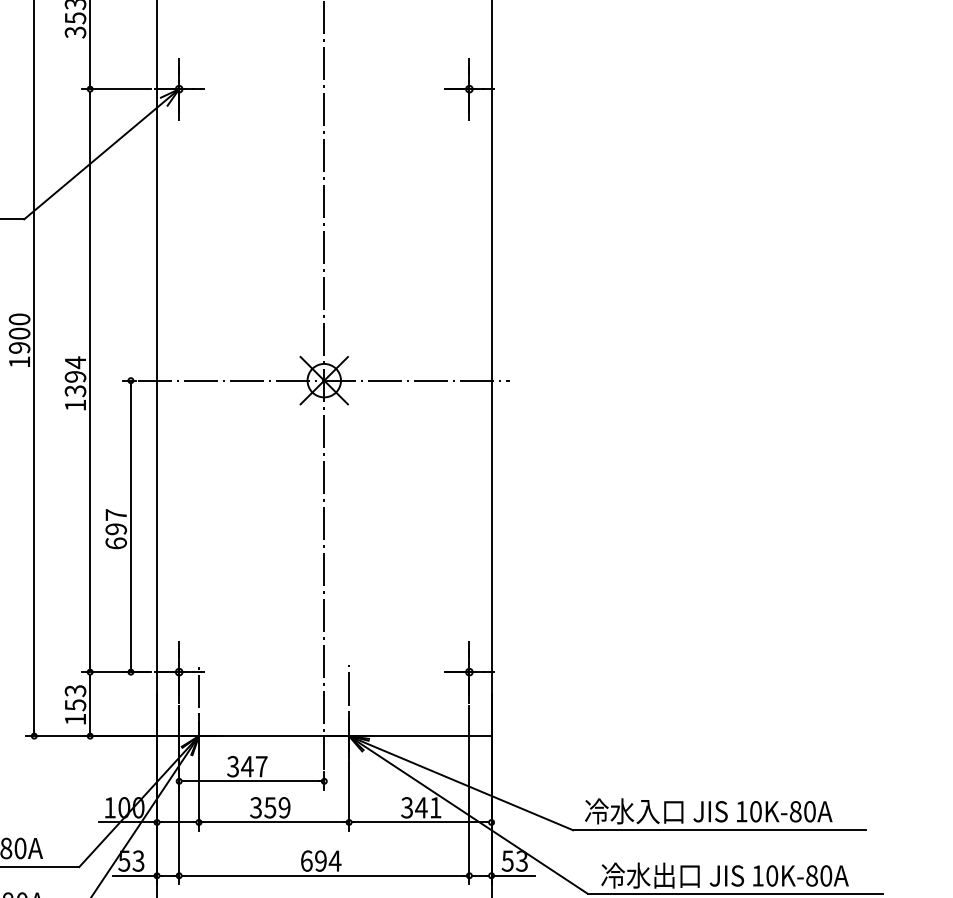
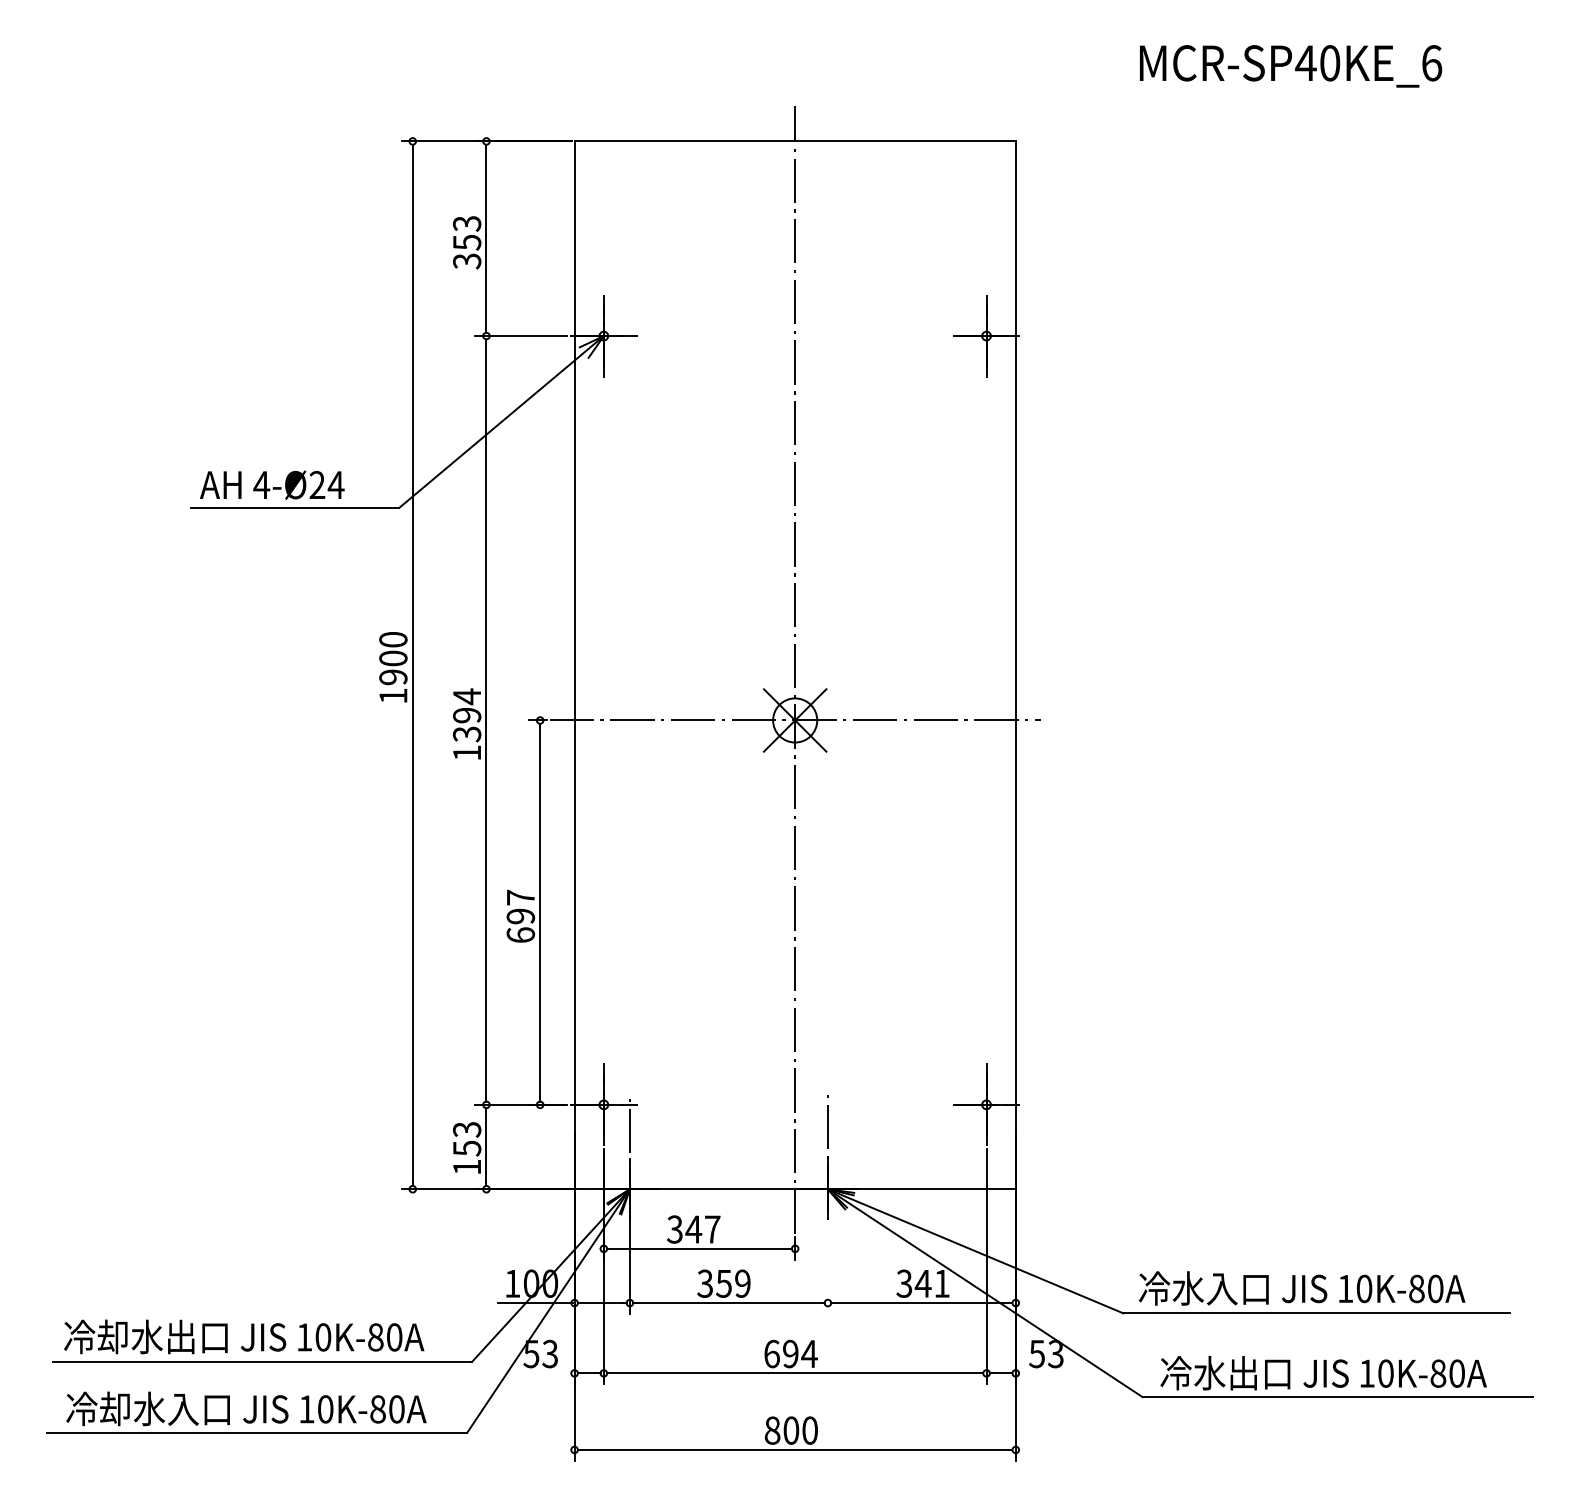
line: (348, 795) -> (827, 1267), removed
line: (134, 875) -> (545, 1373), removed
line: (513, 875) -> (1044, 1373), removed

